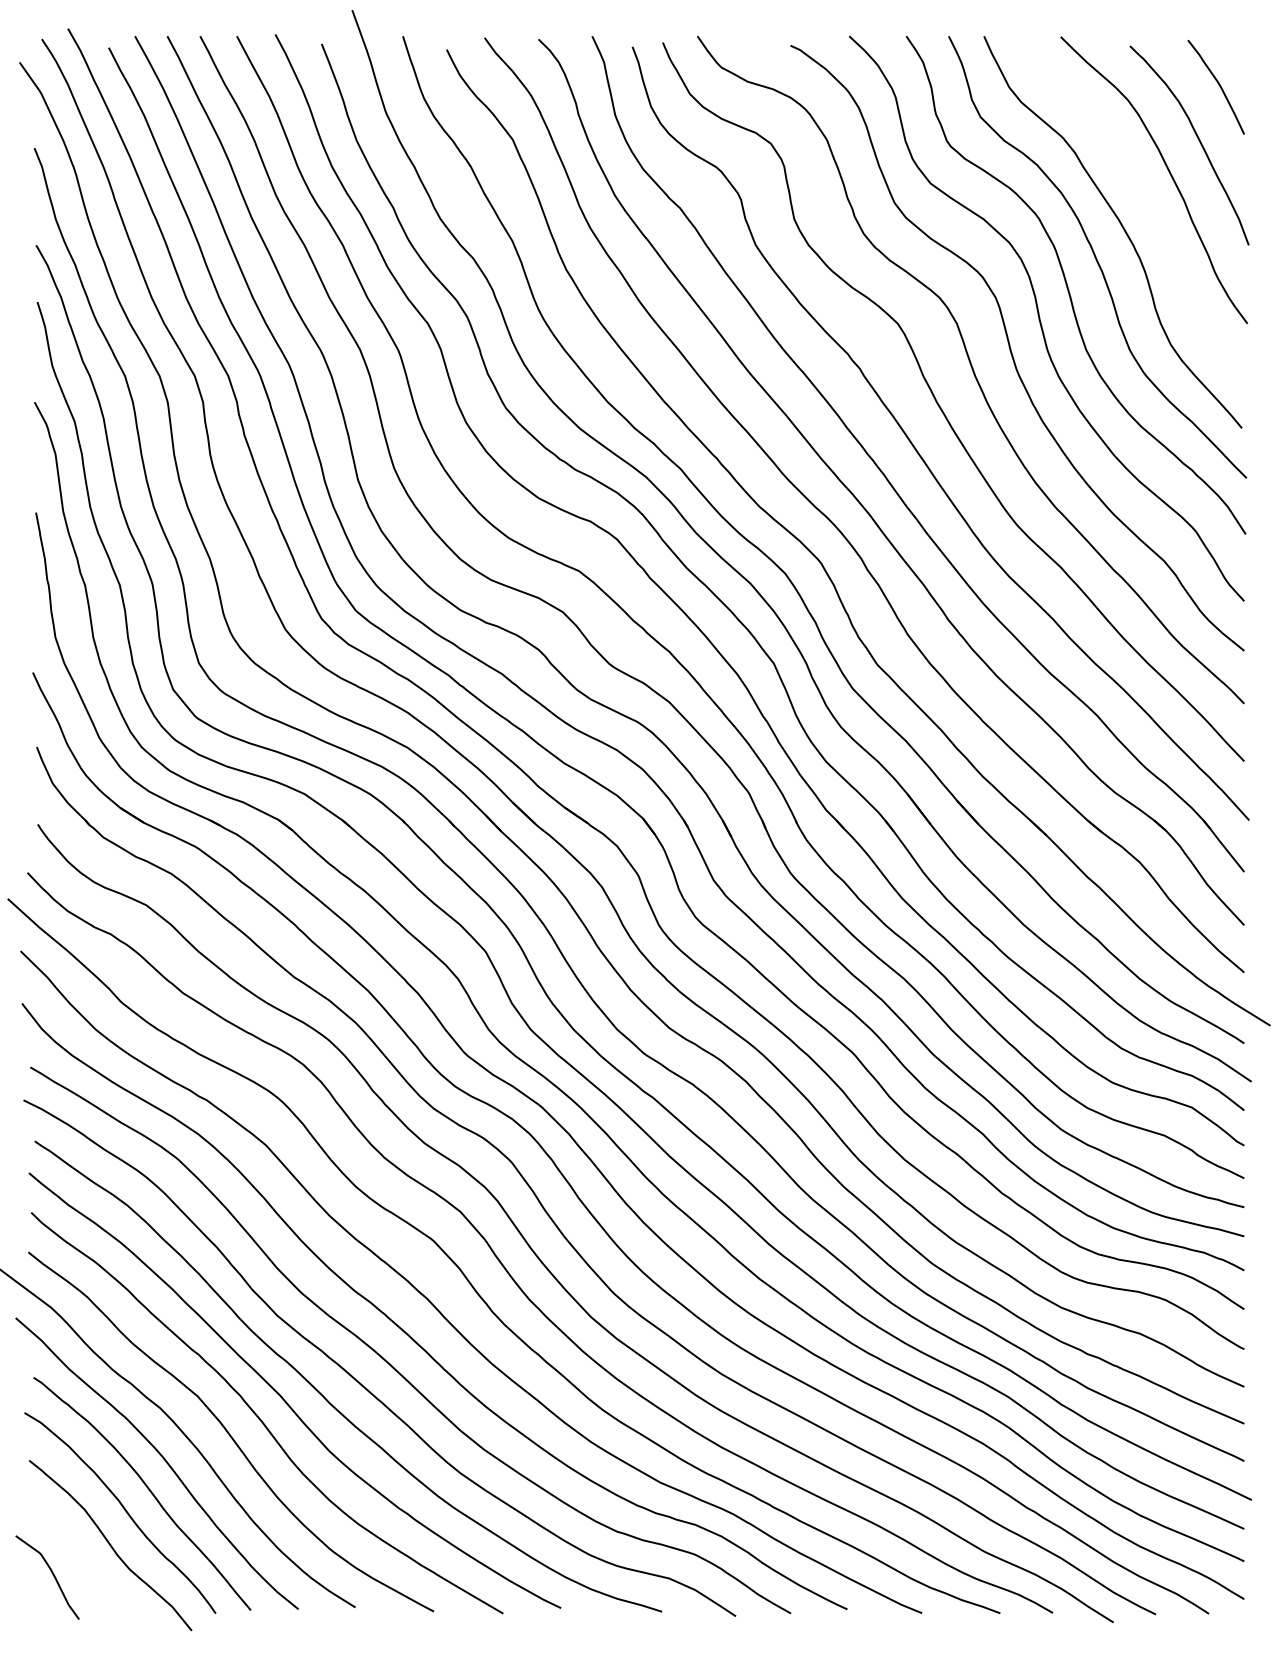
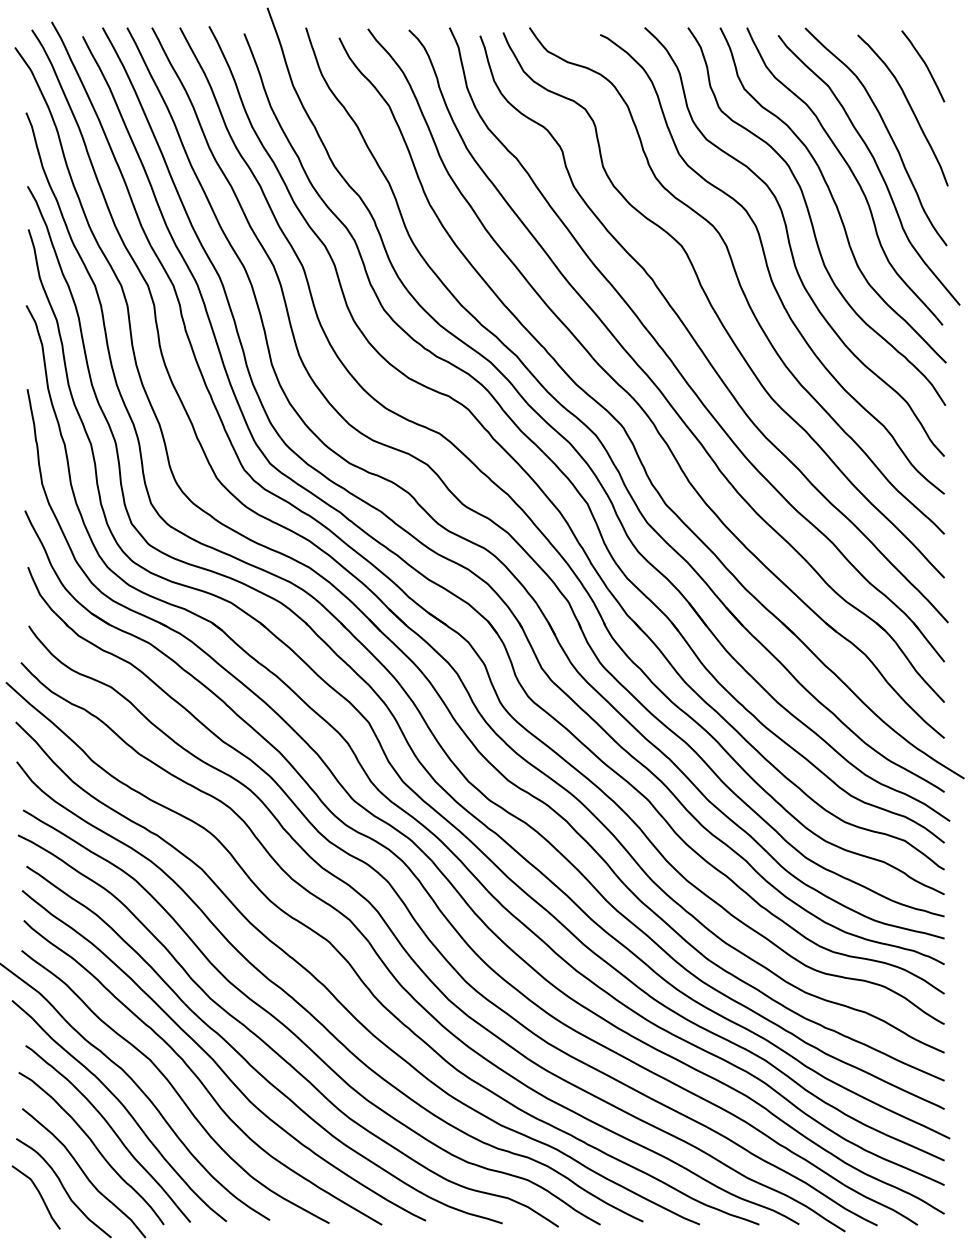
curve: (1154, 218) -> (876, 166), added
curve: (83, 1564) -> (63, 1187), added

